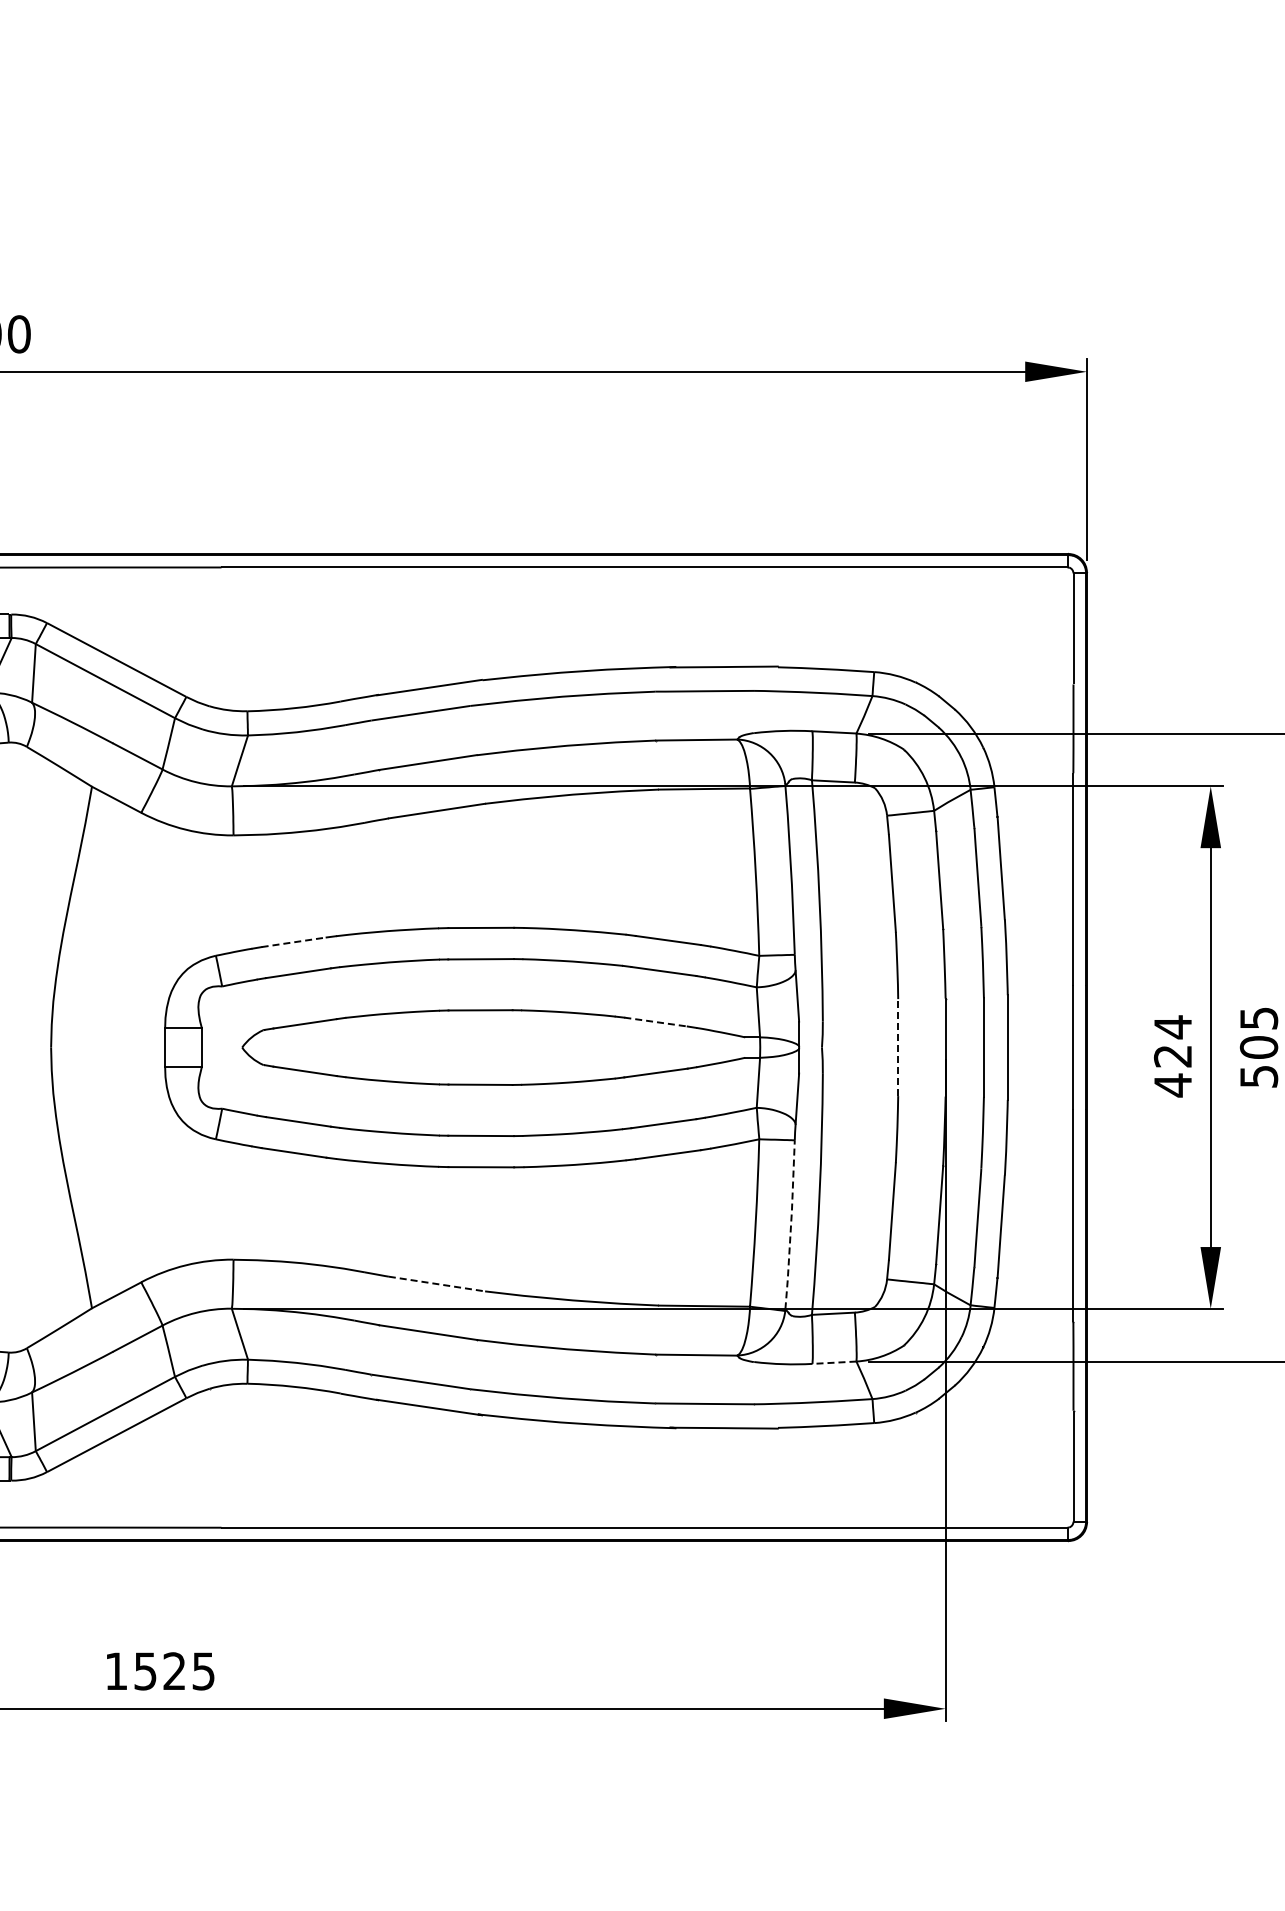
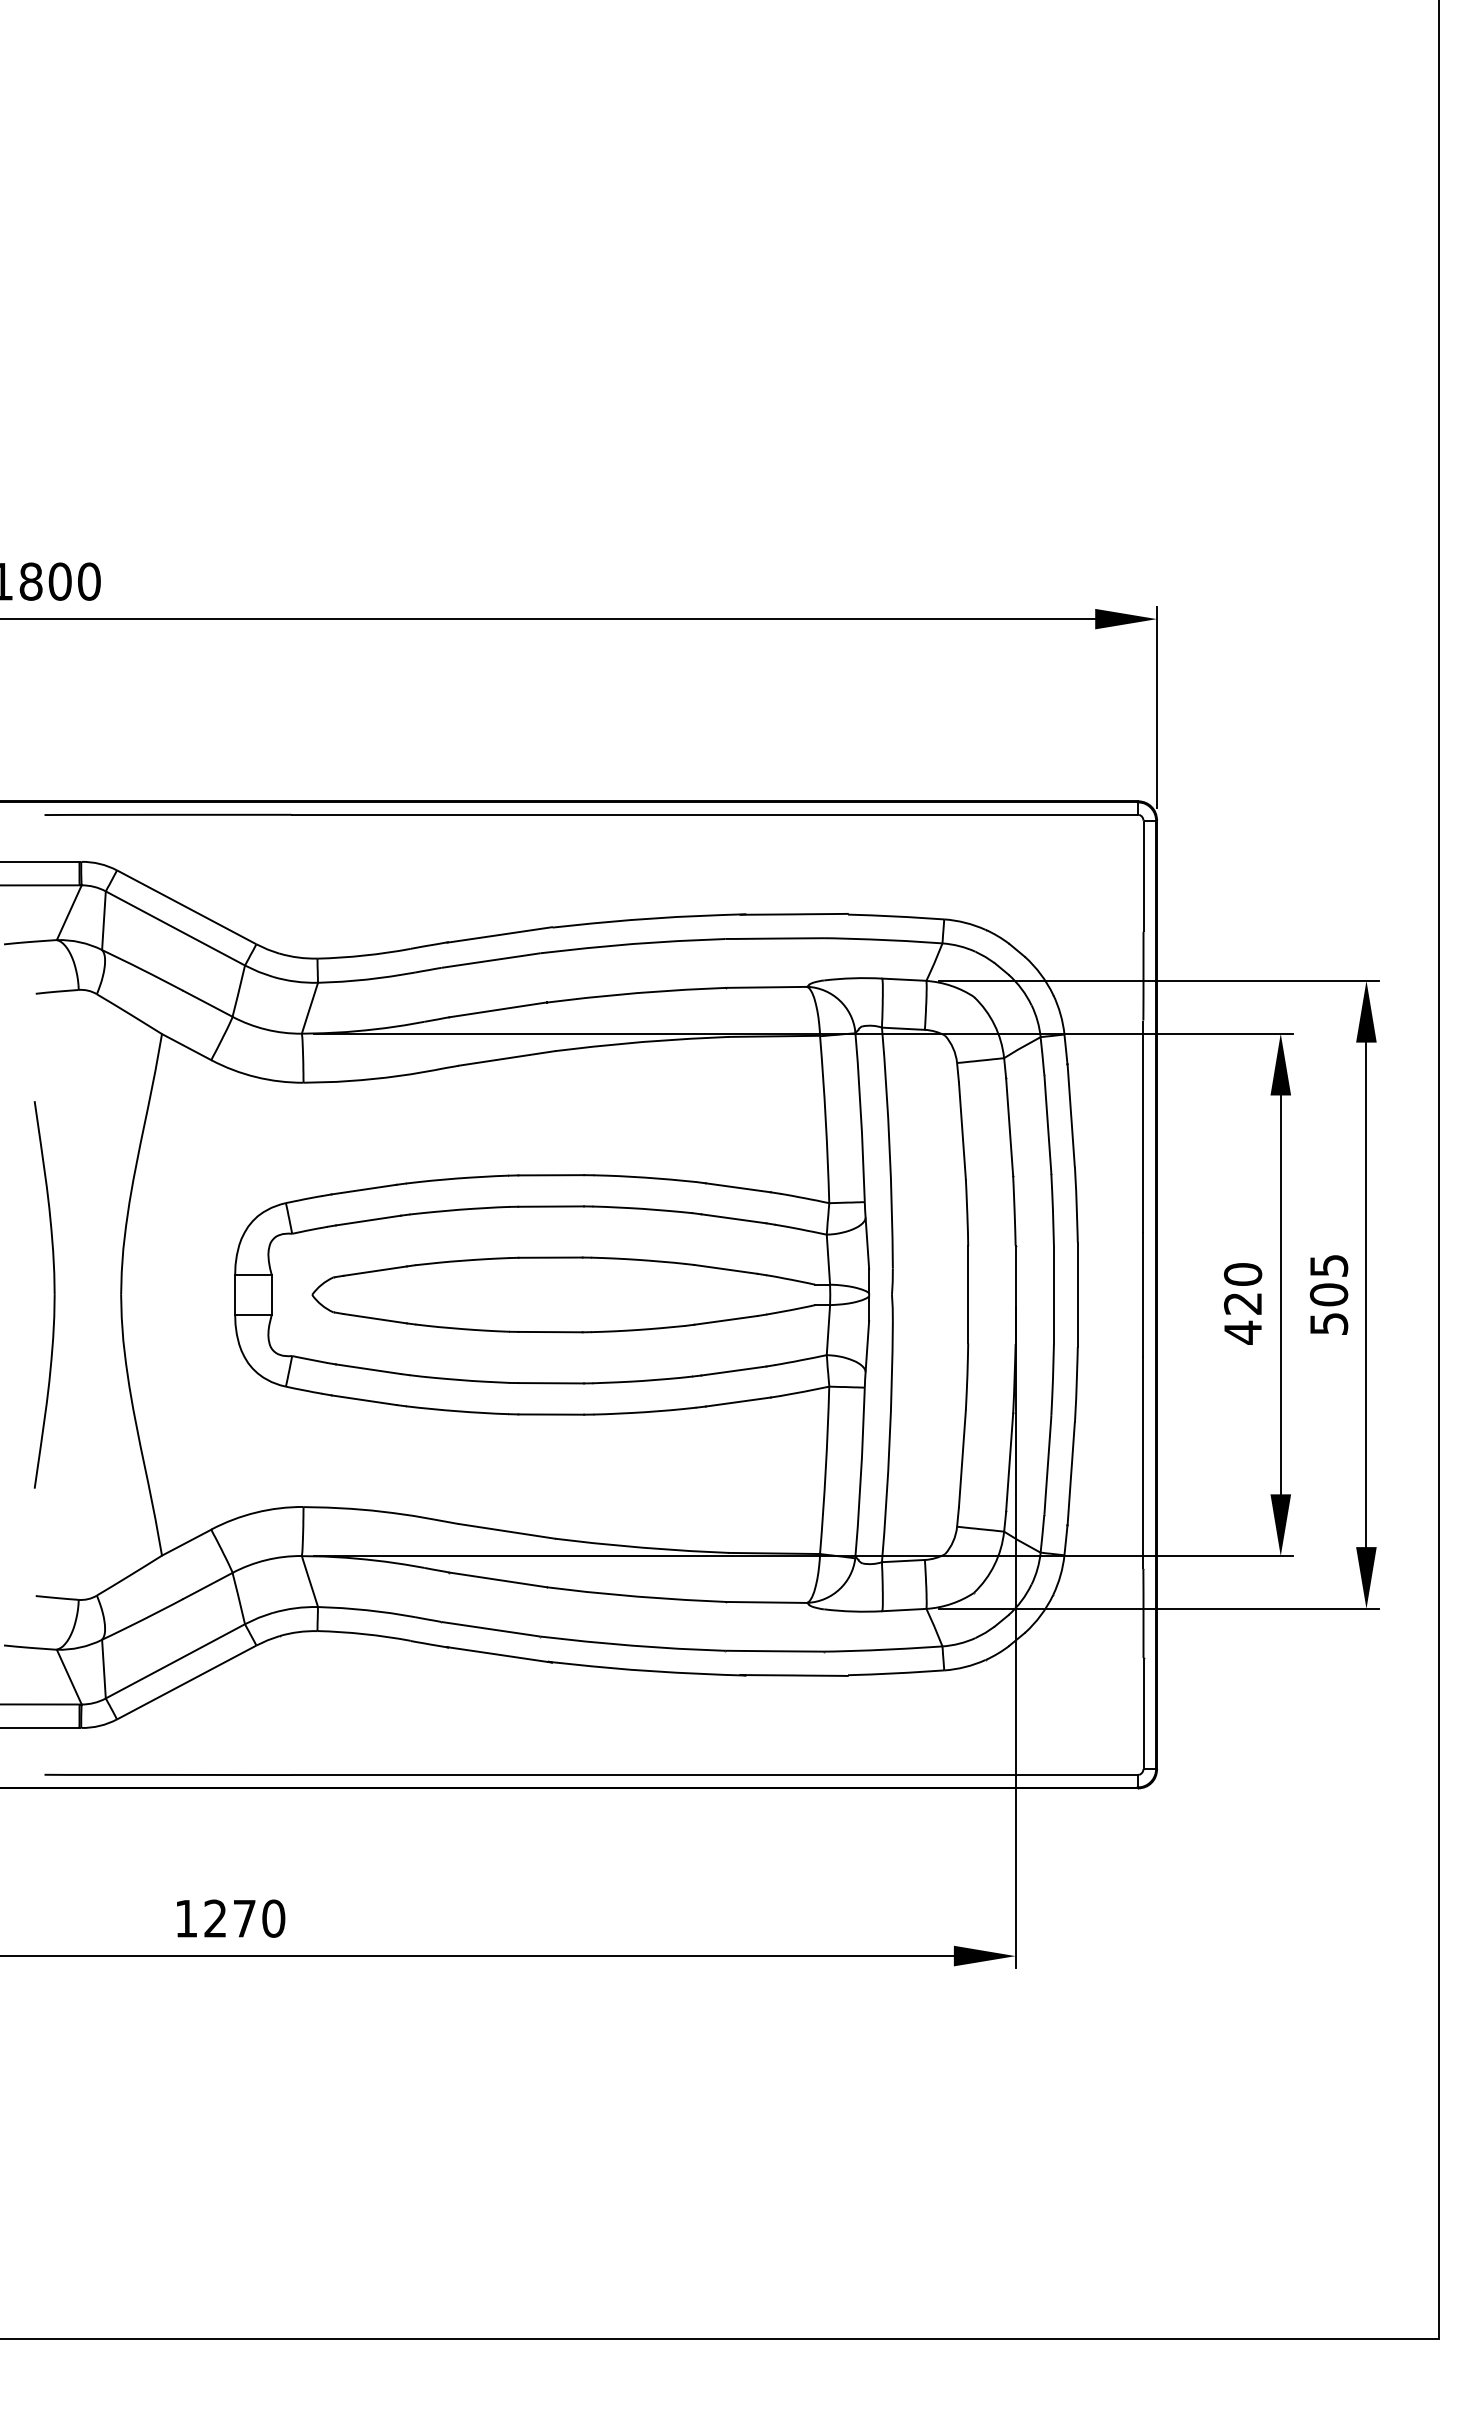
line: (294, 942) -> (364, 1189), dashed -> solid
line: (656, 1022) -> (726, 1269), dashed -> solid
text: (1172, 1027) -> (1242, 1274), 424 -> 420
line: (898, 1047) -> (968, 1294), dashed -> solid
line: (791, 1225) -> (861, 1472), dashed -> solid
line: (436, 1284) -> (506, 1531), dashed -> solid
line: (833, 1363) -> (903, 1610), dashed -> solid
text: (174, 1671) -> (244, 1918), 1525 -> 1270

